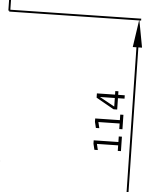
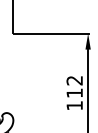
text: (110, 99) -> (74, 80), 114 -> 112

